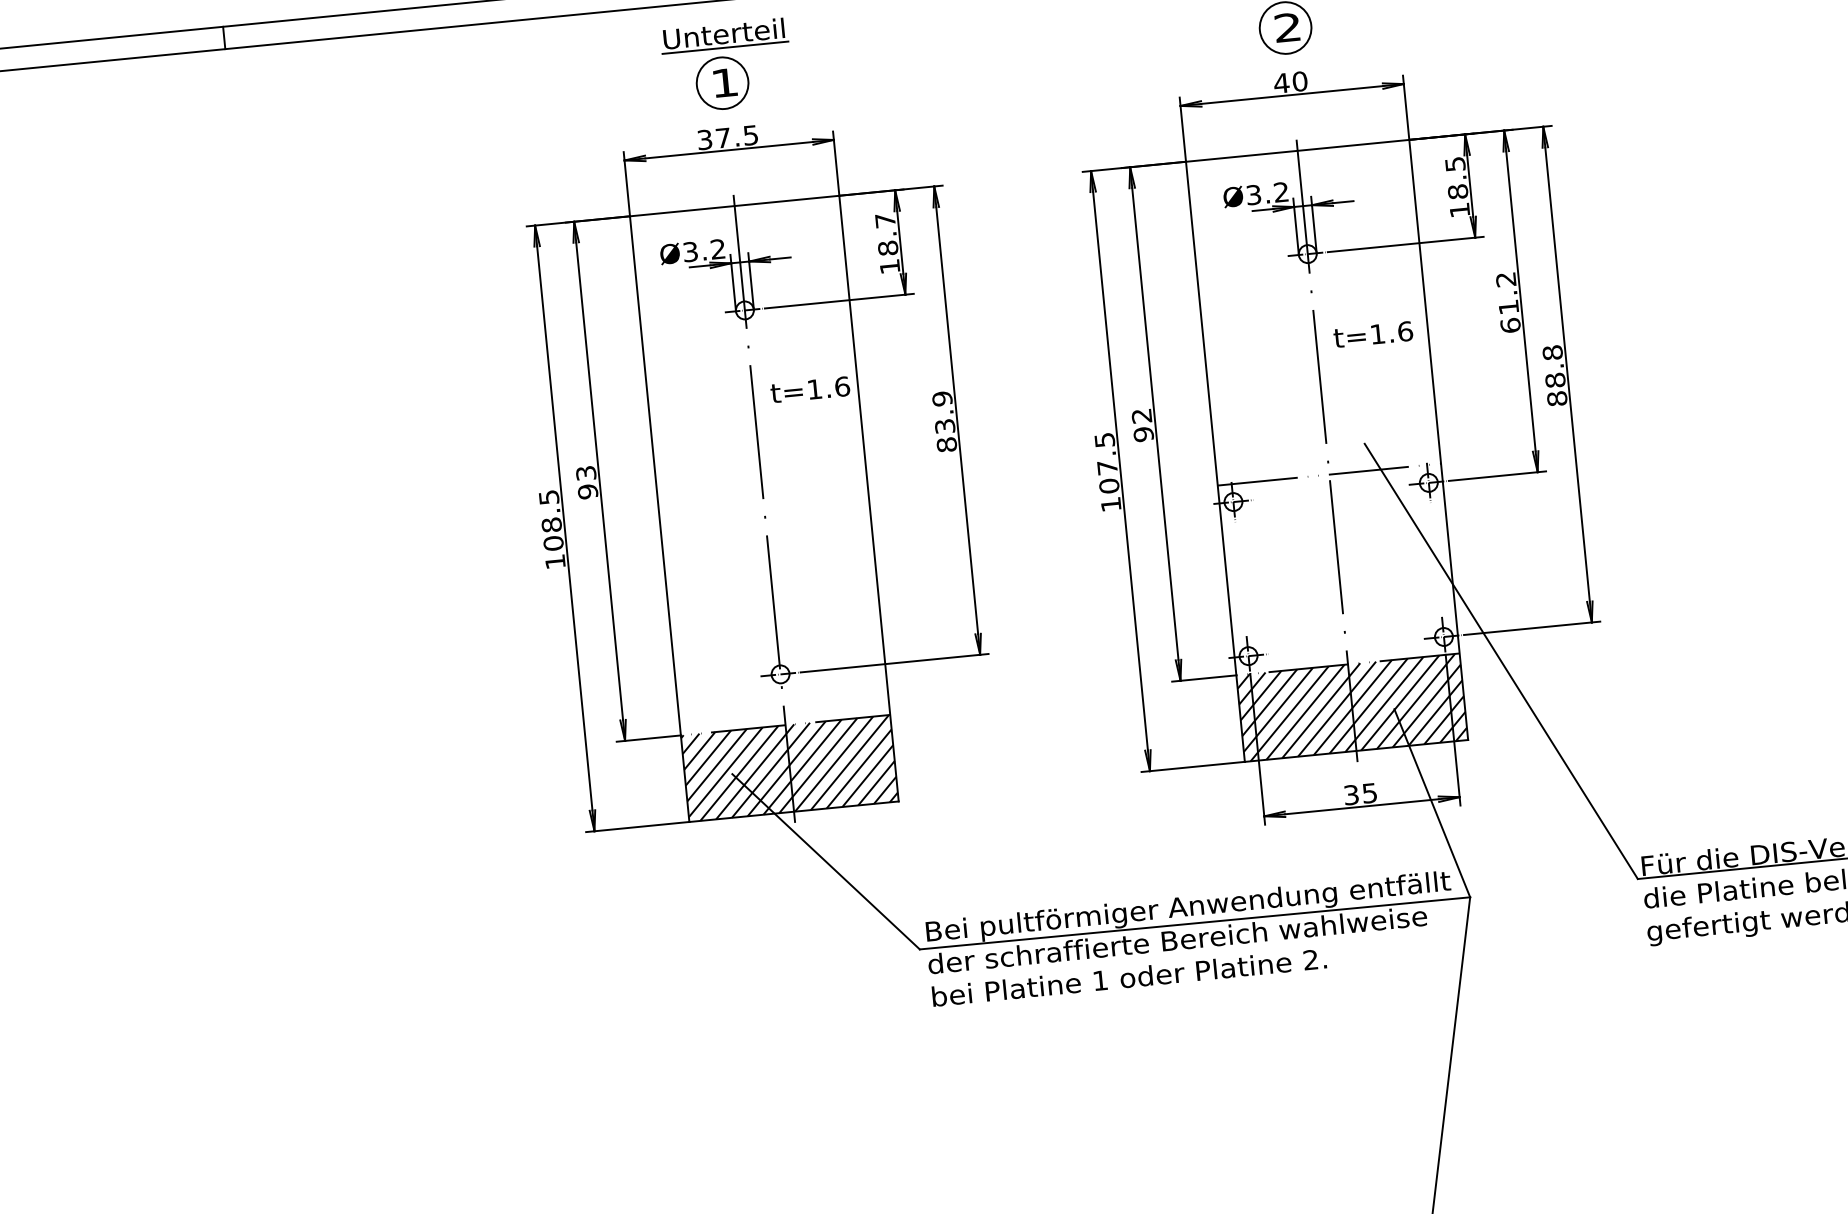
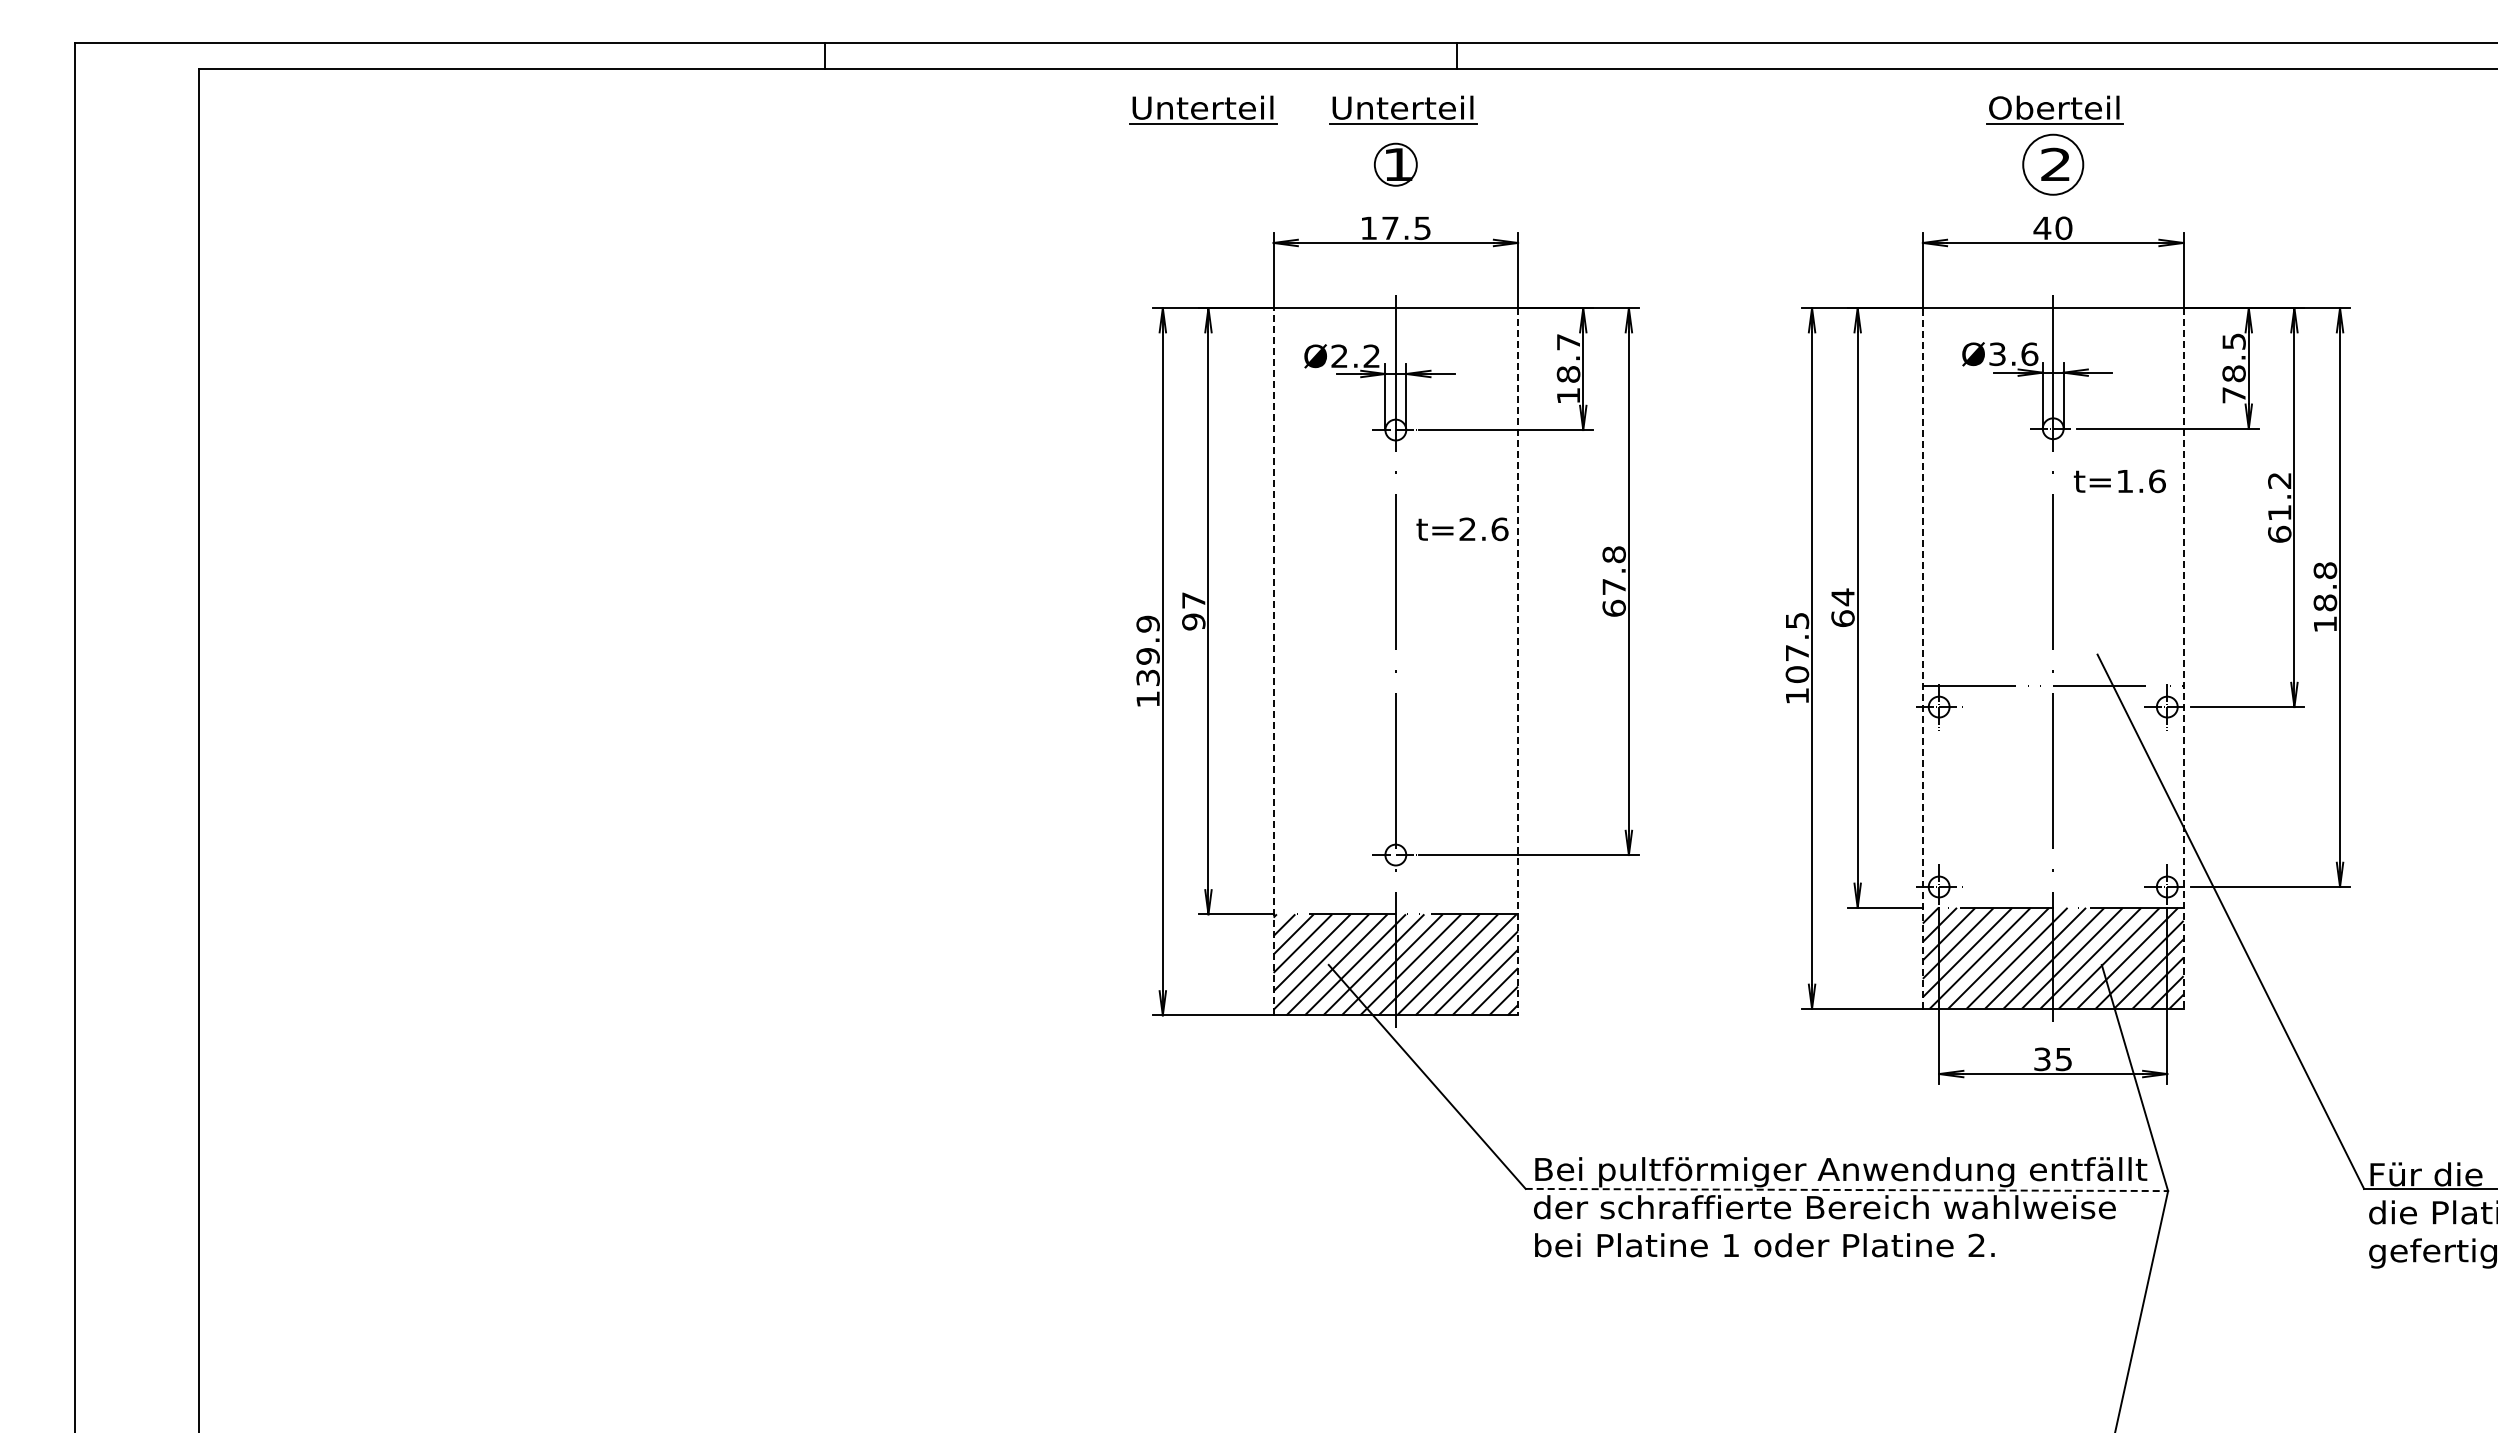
part: (553, 52) -> (1203, 109), added
circle: (722, 83) -> (1395, 164), size x0.7
text: (704, 140) -> (1368, 228), 37.5 -> 17.5
text: (1281, 192) -> (2029, 354), Ø3.2 -> Ø3.6
text: (1459, 210) -> (2233, 395), 18.5 -> 78.5
text: (690, 252) -> (1339, 356), Ø3.2 -> Ø2.2
text: (1372, 334) -> (2119, 481), moved
text: (814, 388) -> (1467, 528), t=1.6 -> t=2.6
text: (1557, 398) -> (2325, 624), 88.8 -> 18.8
text: (944, 421) -> (1613, 581), 83.9 -> 67.8
text: (1142, 424) -> (1842, 607), 92 -> 64
line: (1438, 440) -> (2183, 659), solid -> dashed
line: (1215, 461) -> (1922, 658), solid -> dashed
text: (585, 473) -> (1193, 600), 93 -> 97
line: (869, 498) -> (1518, 661), solid -> dashed
line: (659, 518) -> (1273, 661), solid -> dashed
text: (550, 520) -> (1147, 650), 108.5 -> 139.9
line: (1195, 922) -> (1847, 1189), solid -> dashed

